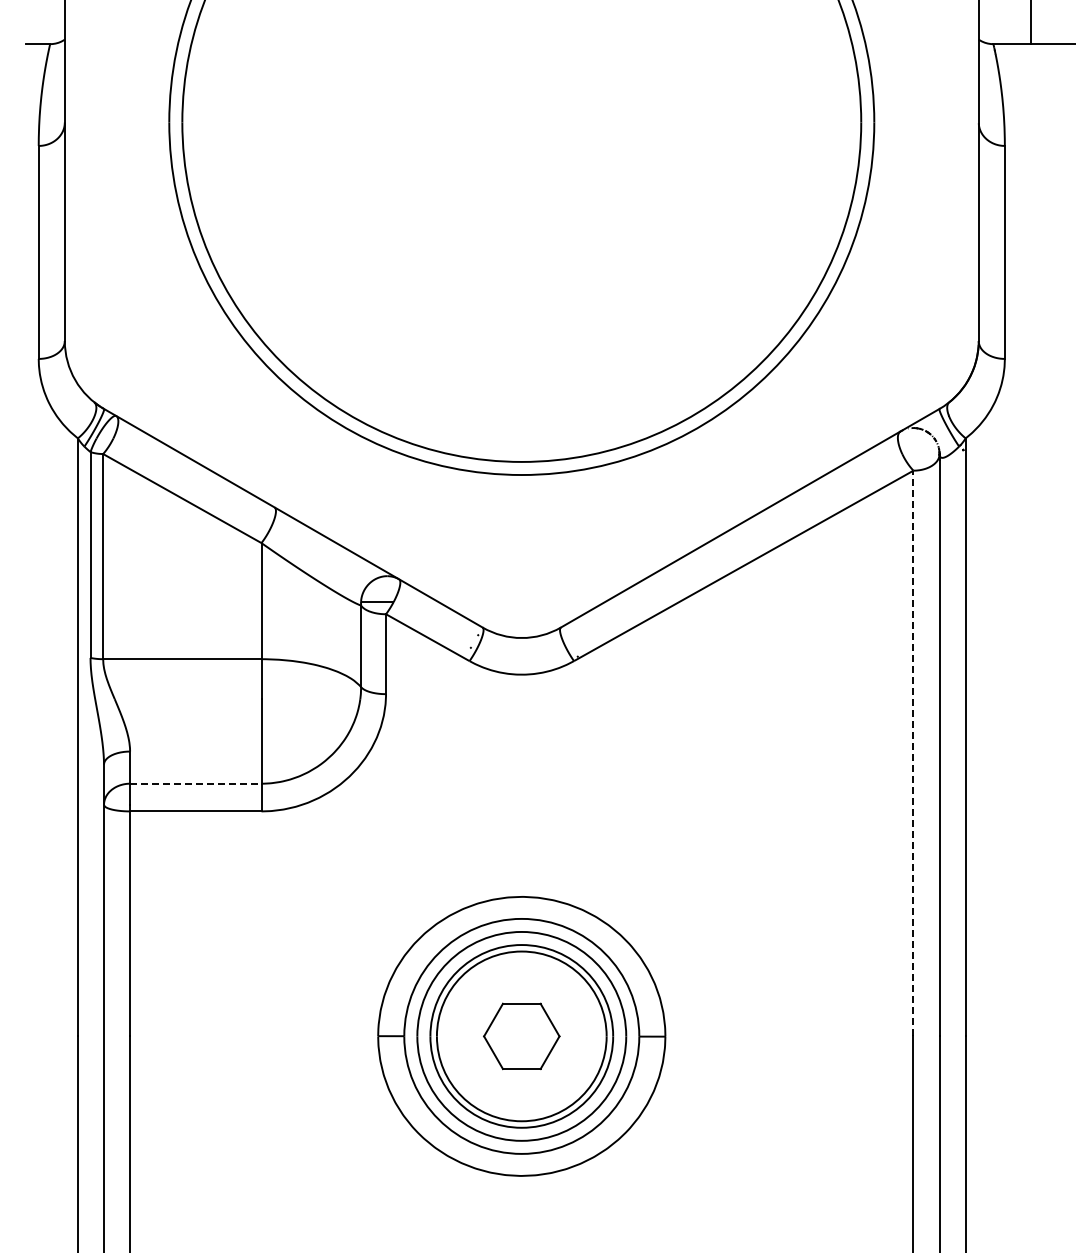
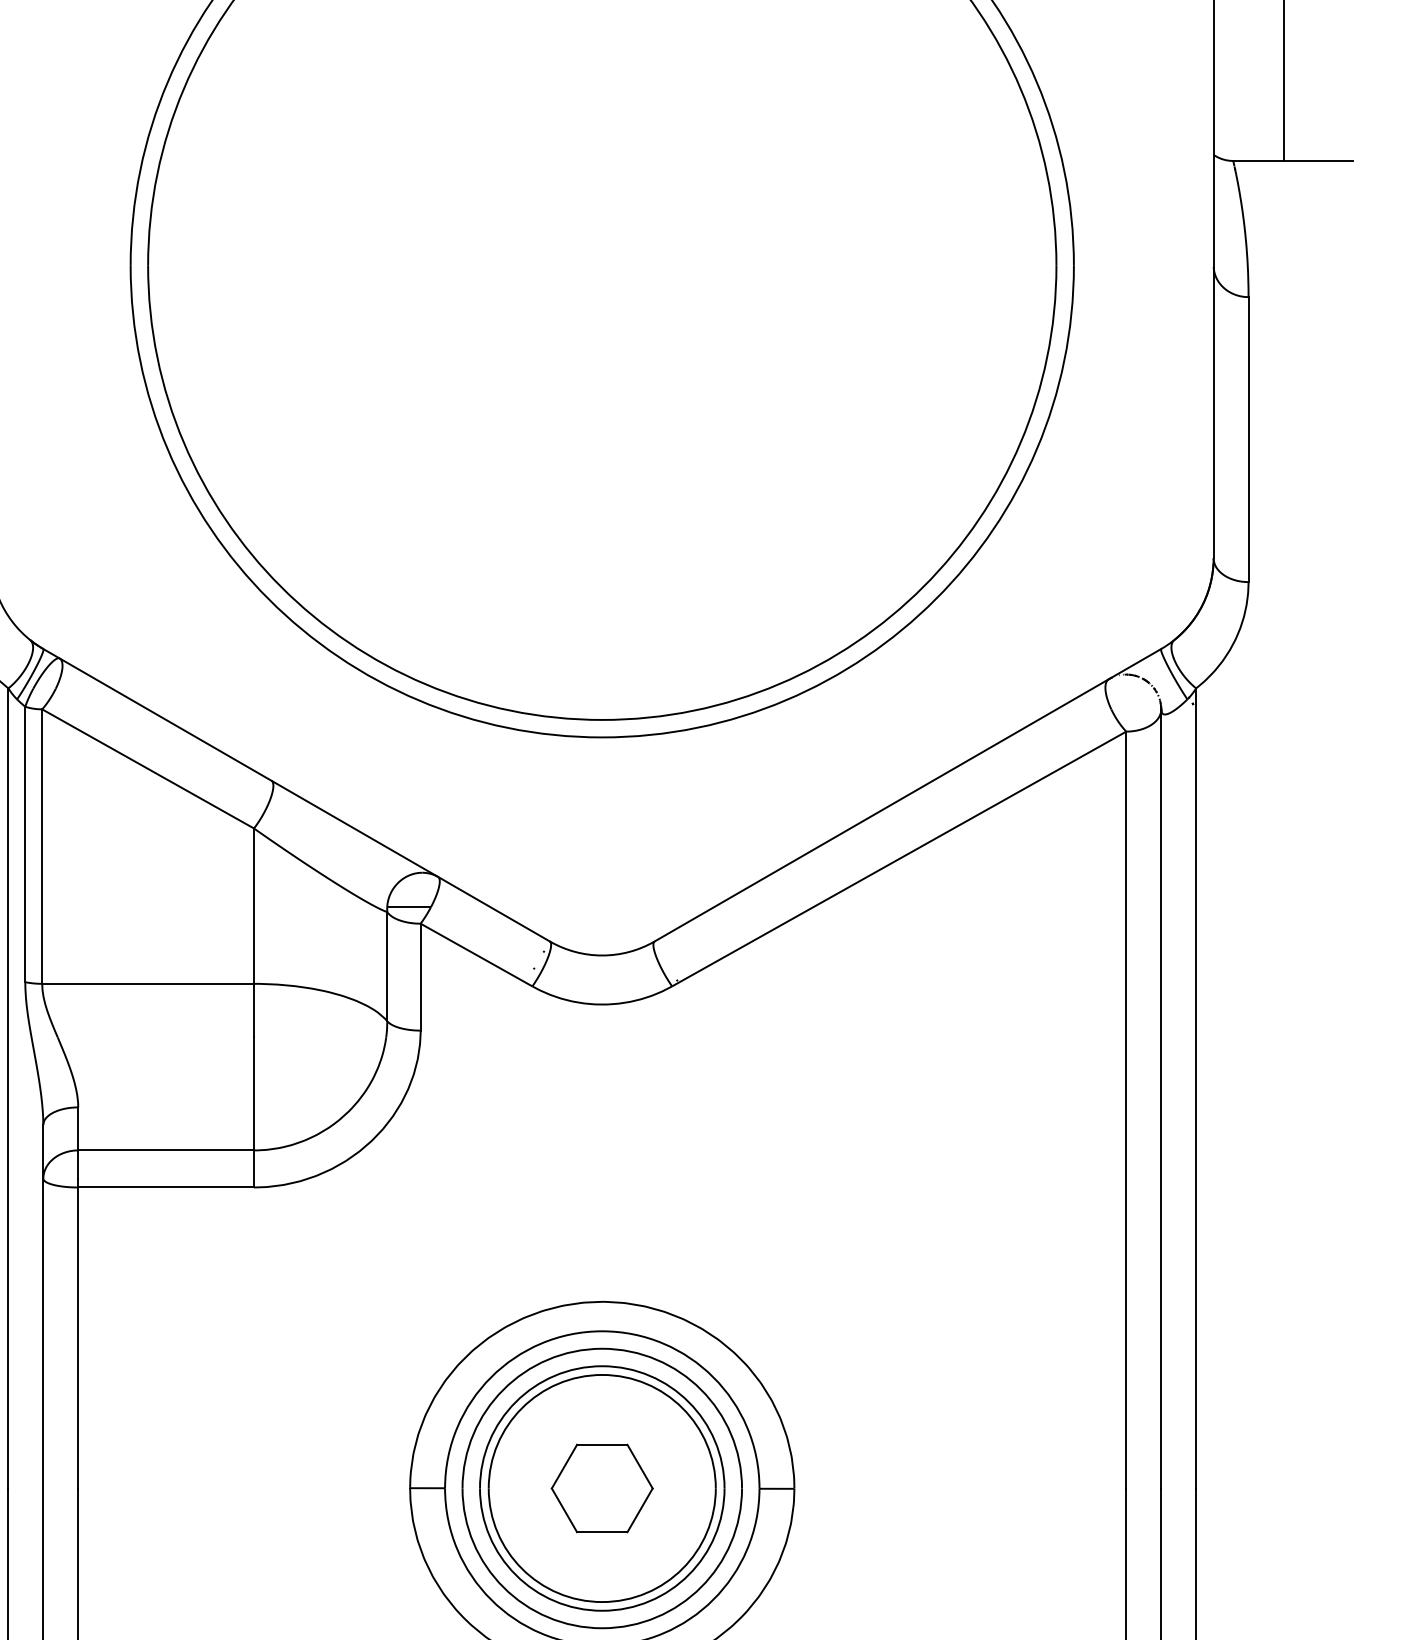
line: (913, 753) -> (1126, 1110), dashed -> solid
line: (195, 783) -> (165, 1150), dashed -> solid

